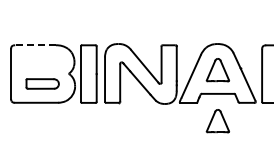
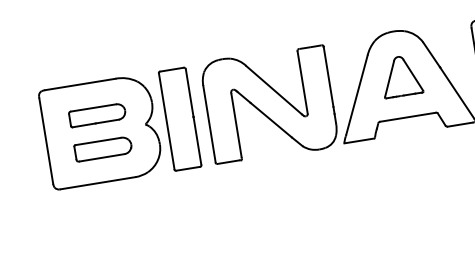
line: (35, 45) -> (80, 84), dashed -> solid
part: (42, 63) -> (97, 113), added
part: (217, 121) -> (414, 164), removed

